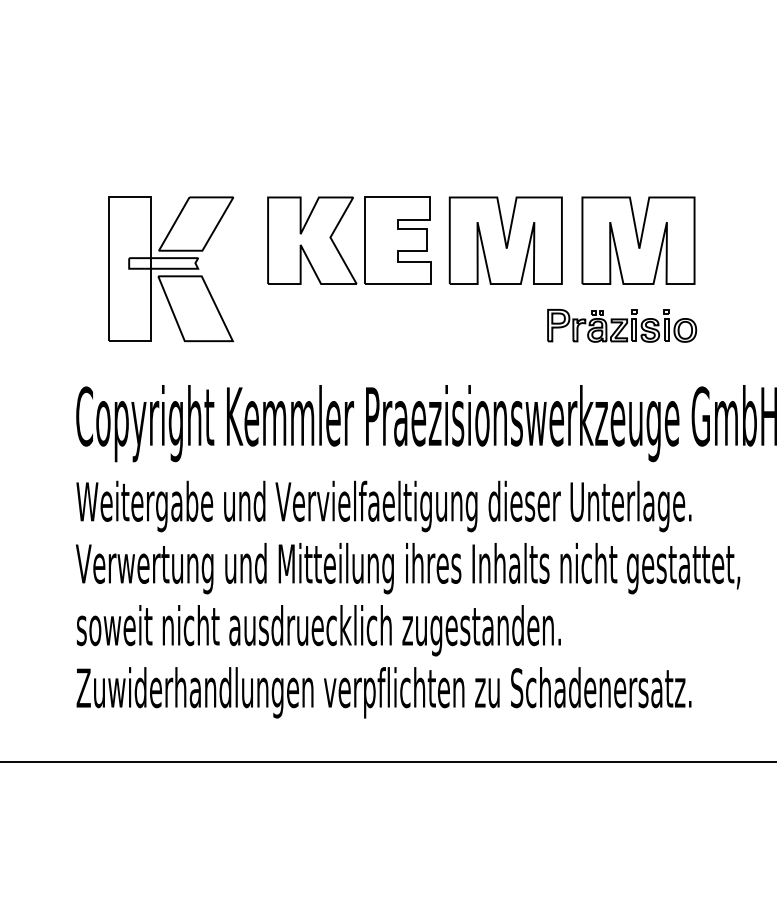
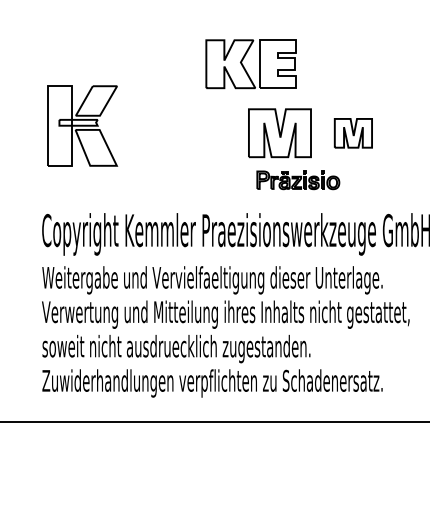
part: (638, 241) -> (353, 133), size x0.6
part: (337, 244) -> (244, 66), moved
part: (170, 268) -> (82, 125), moved
part: (622, 326) -> (298, 180), moved

